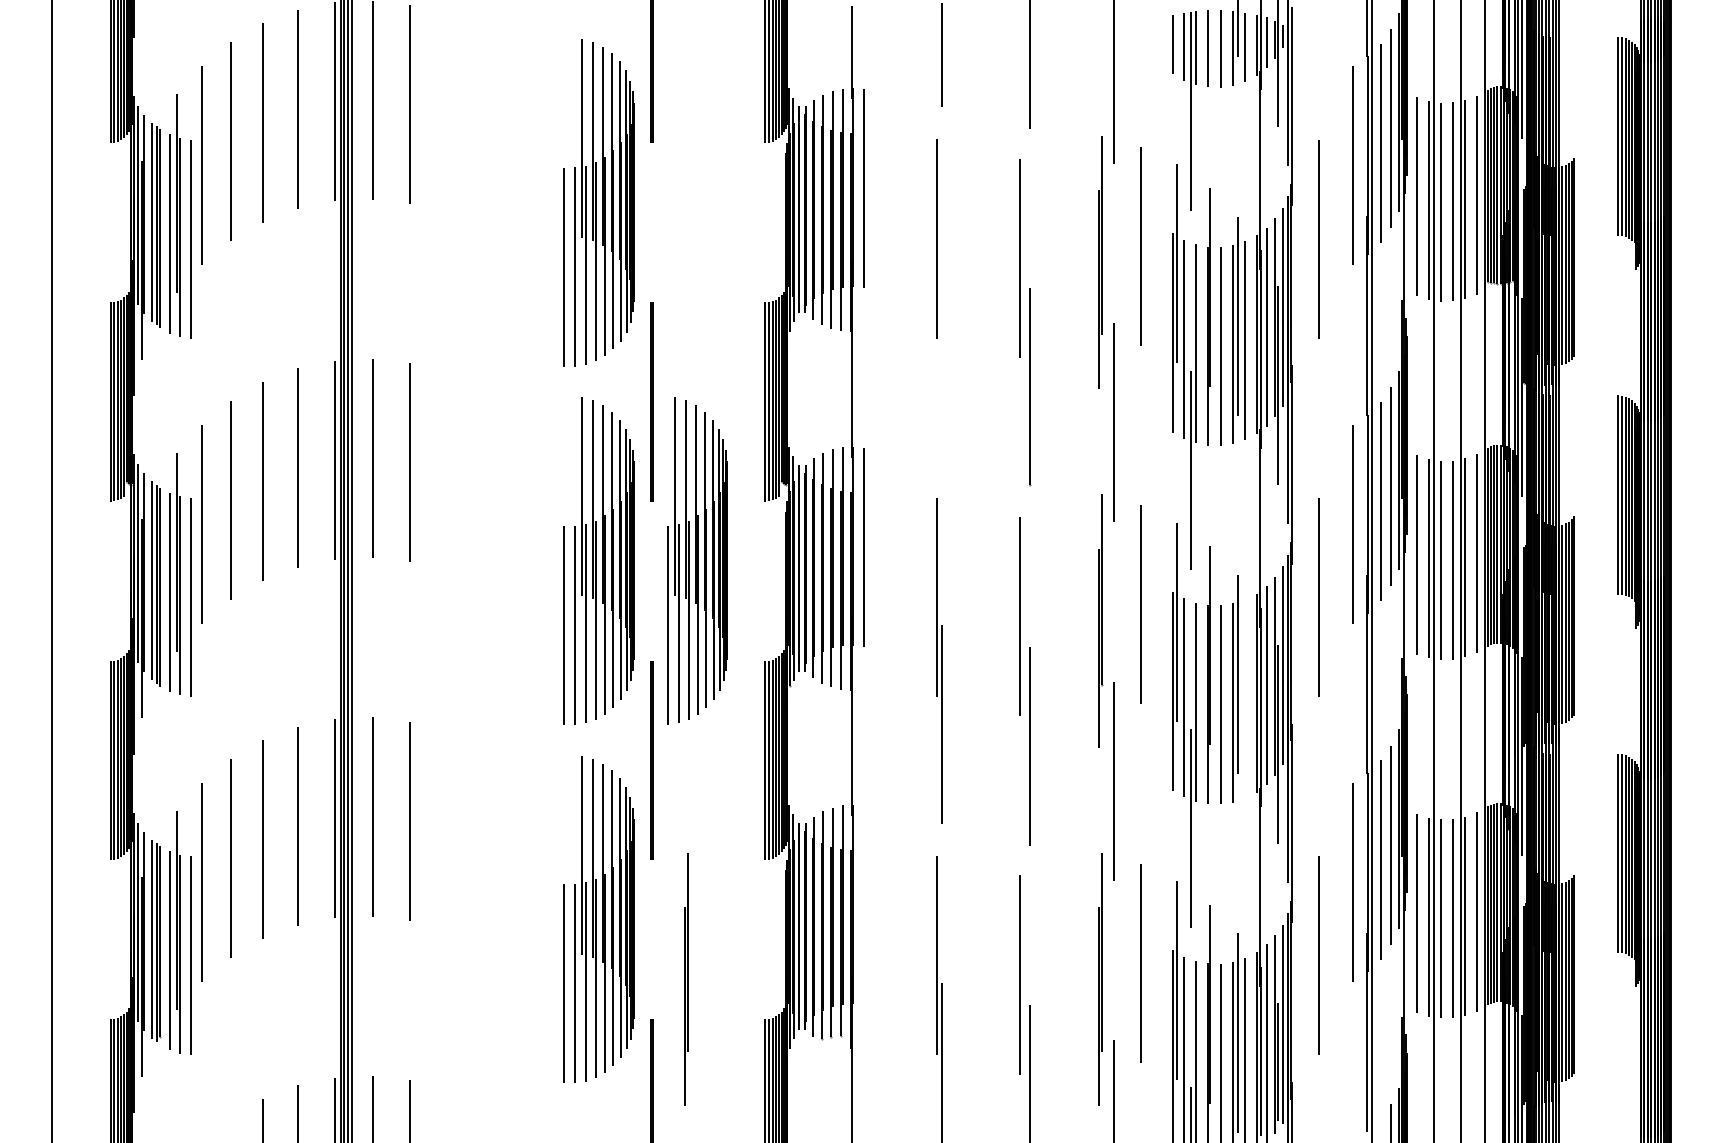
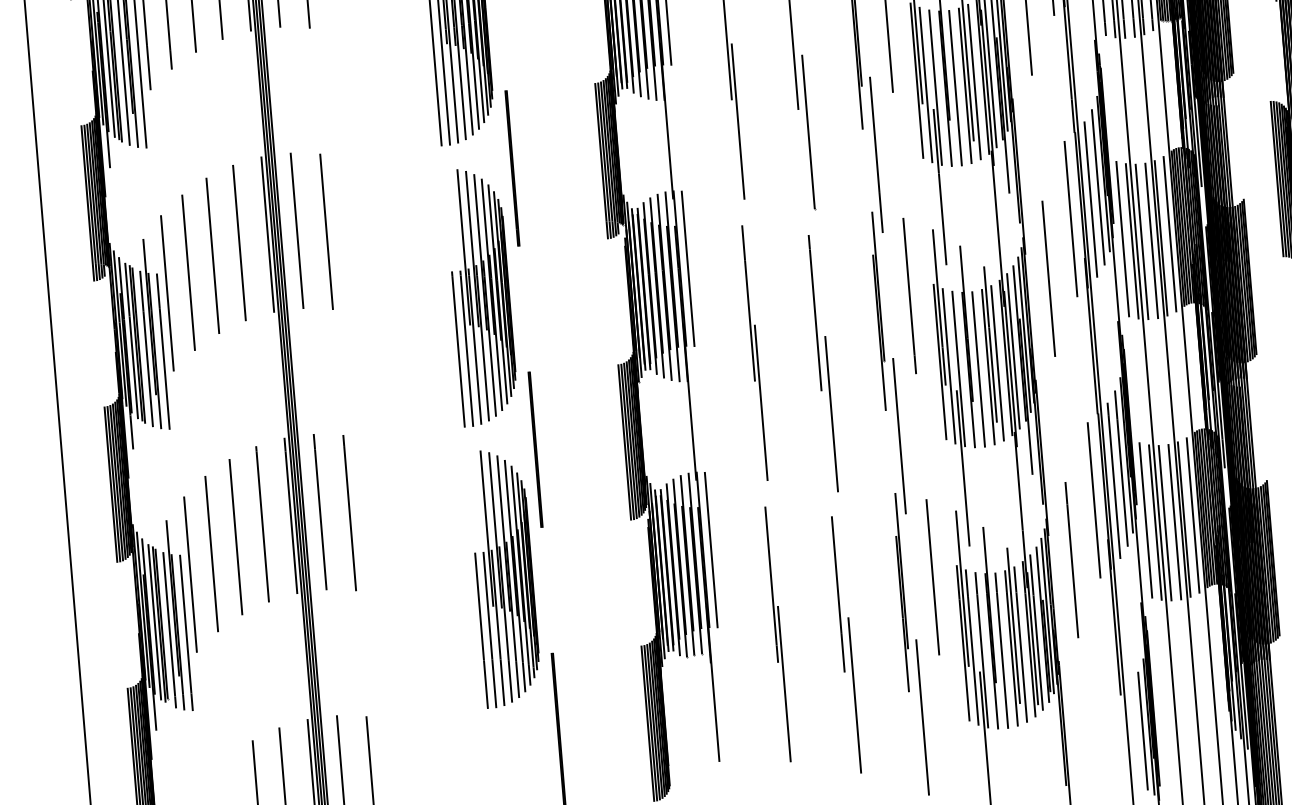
line: (942, 365) -> (738, 121), added
part: (697, 560) -> (558, 289), removed
line: (1245, 698) -> (997, 362), added
line: (863, 905) -> (711, 549), added
part: (686, 979) -> (577, 619), removed

